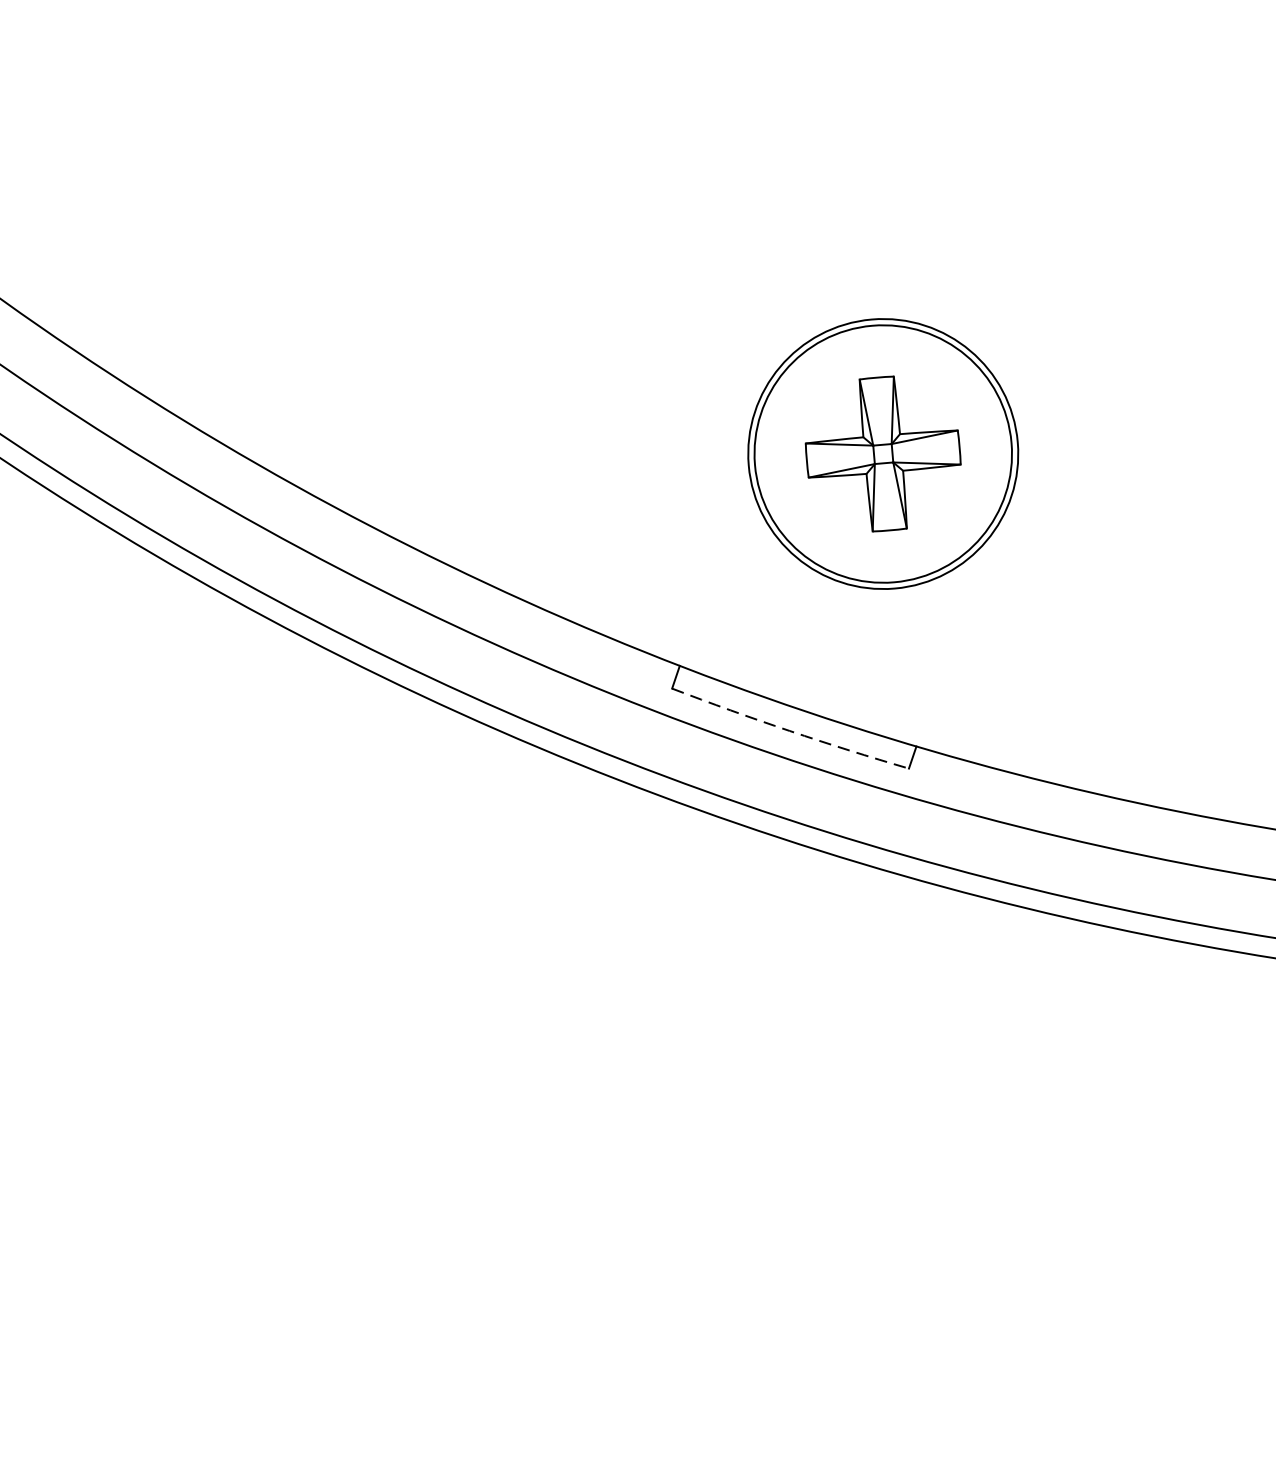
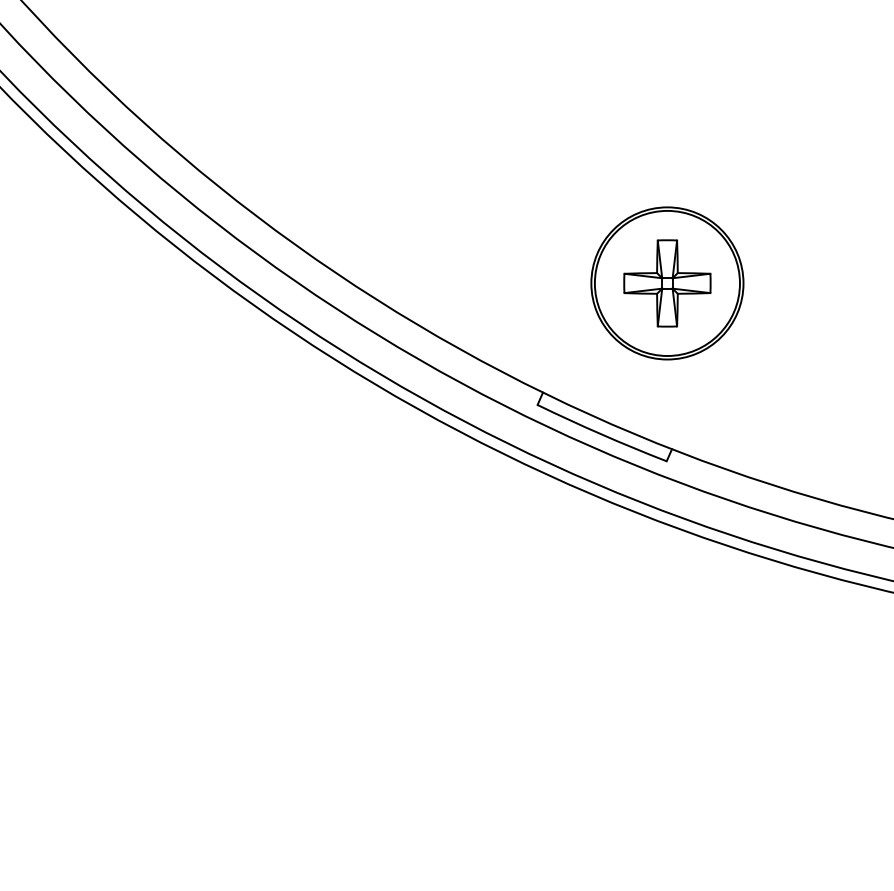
arc: (789, 731) -> (601, 434), dashed -> solid

